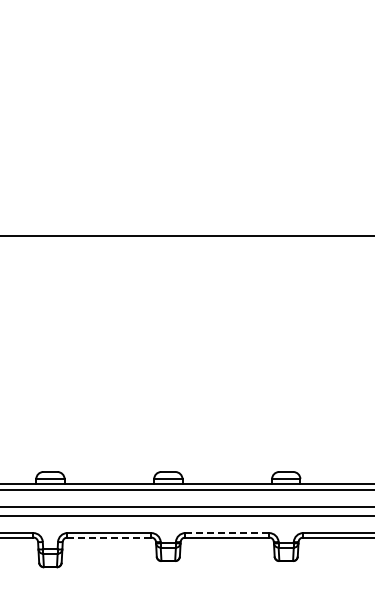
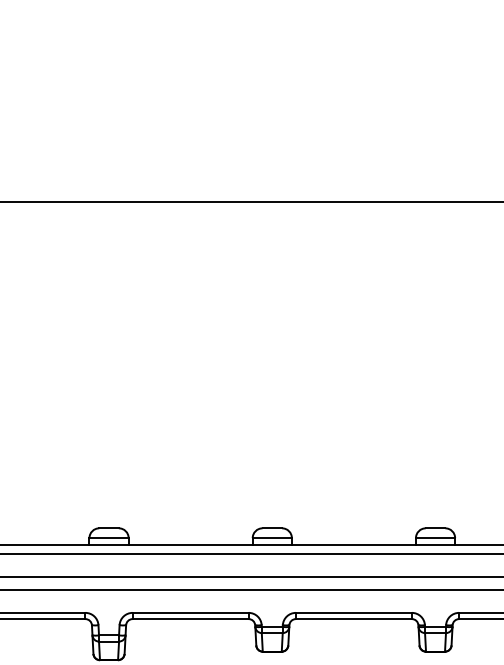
line: (227, 533) -> (354, 613), dashed -> solid
line: (109, 537) -> (190, 619), dashed -> solid

